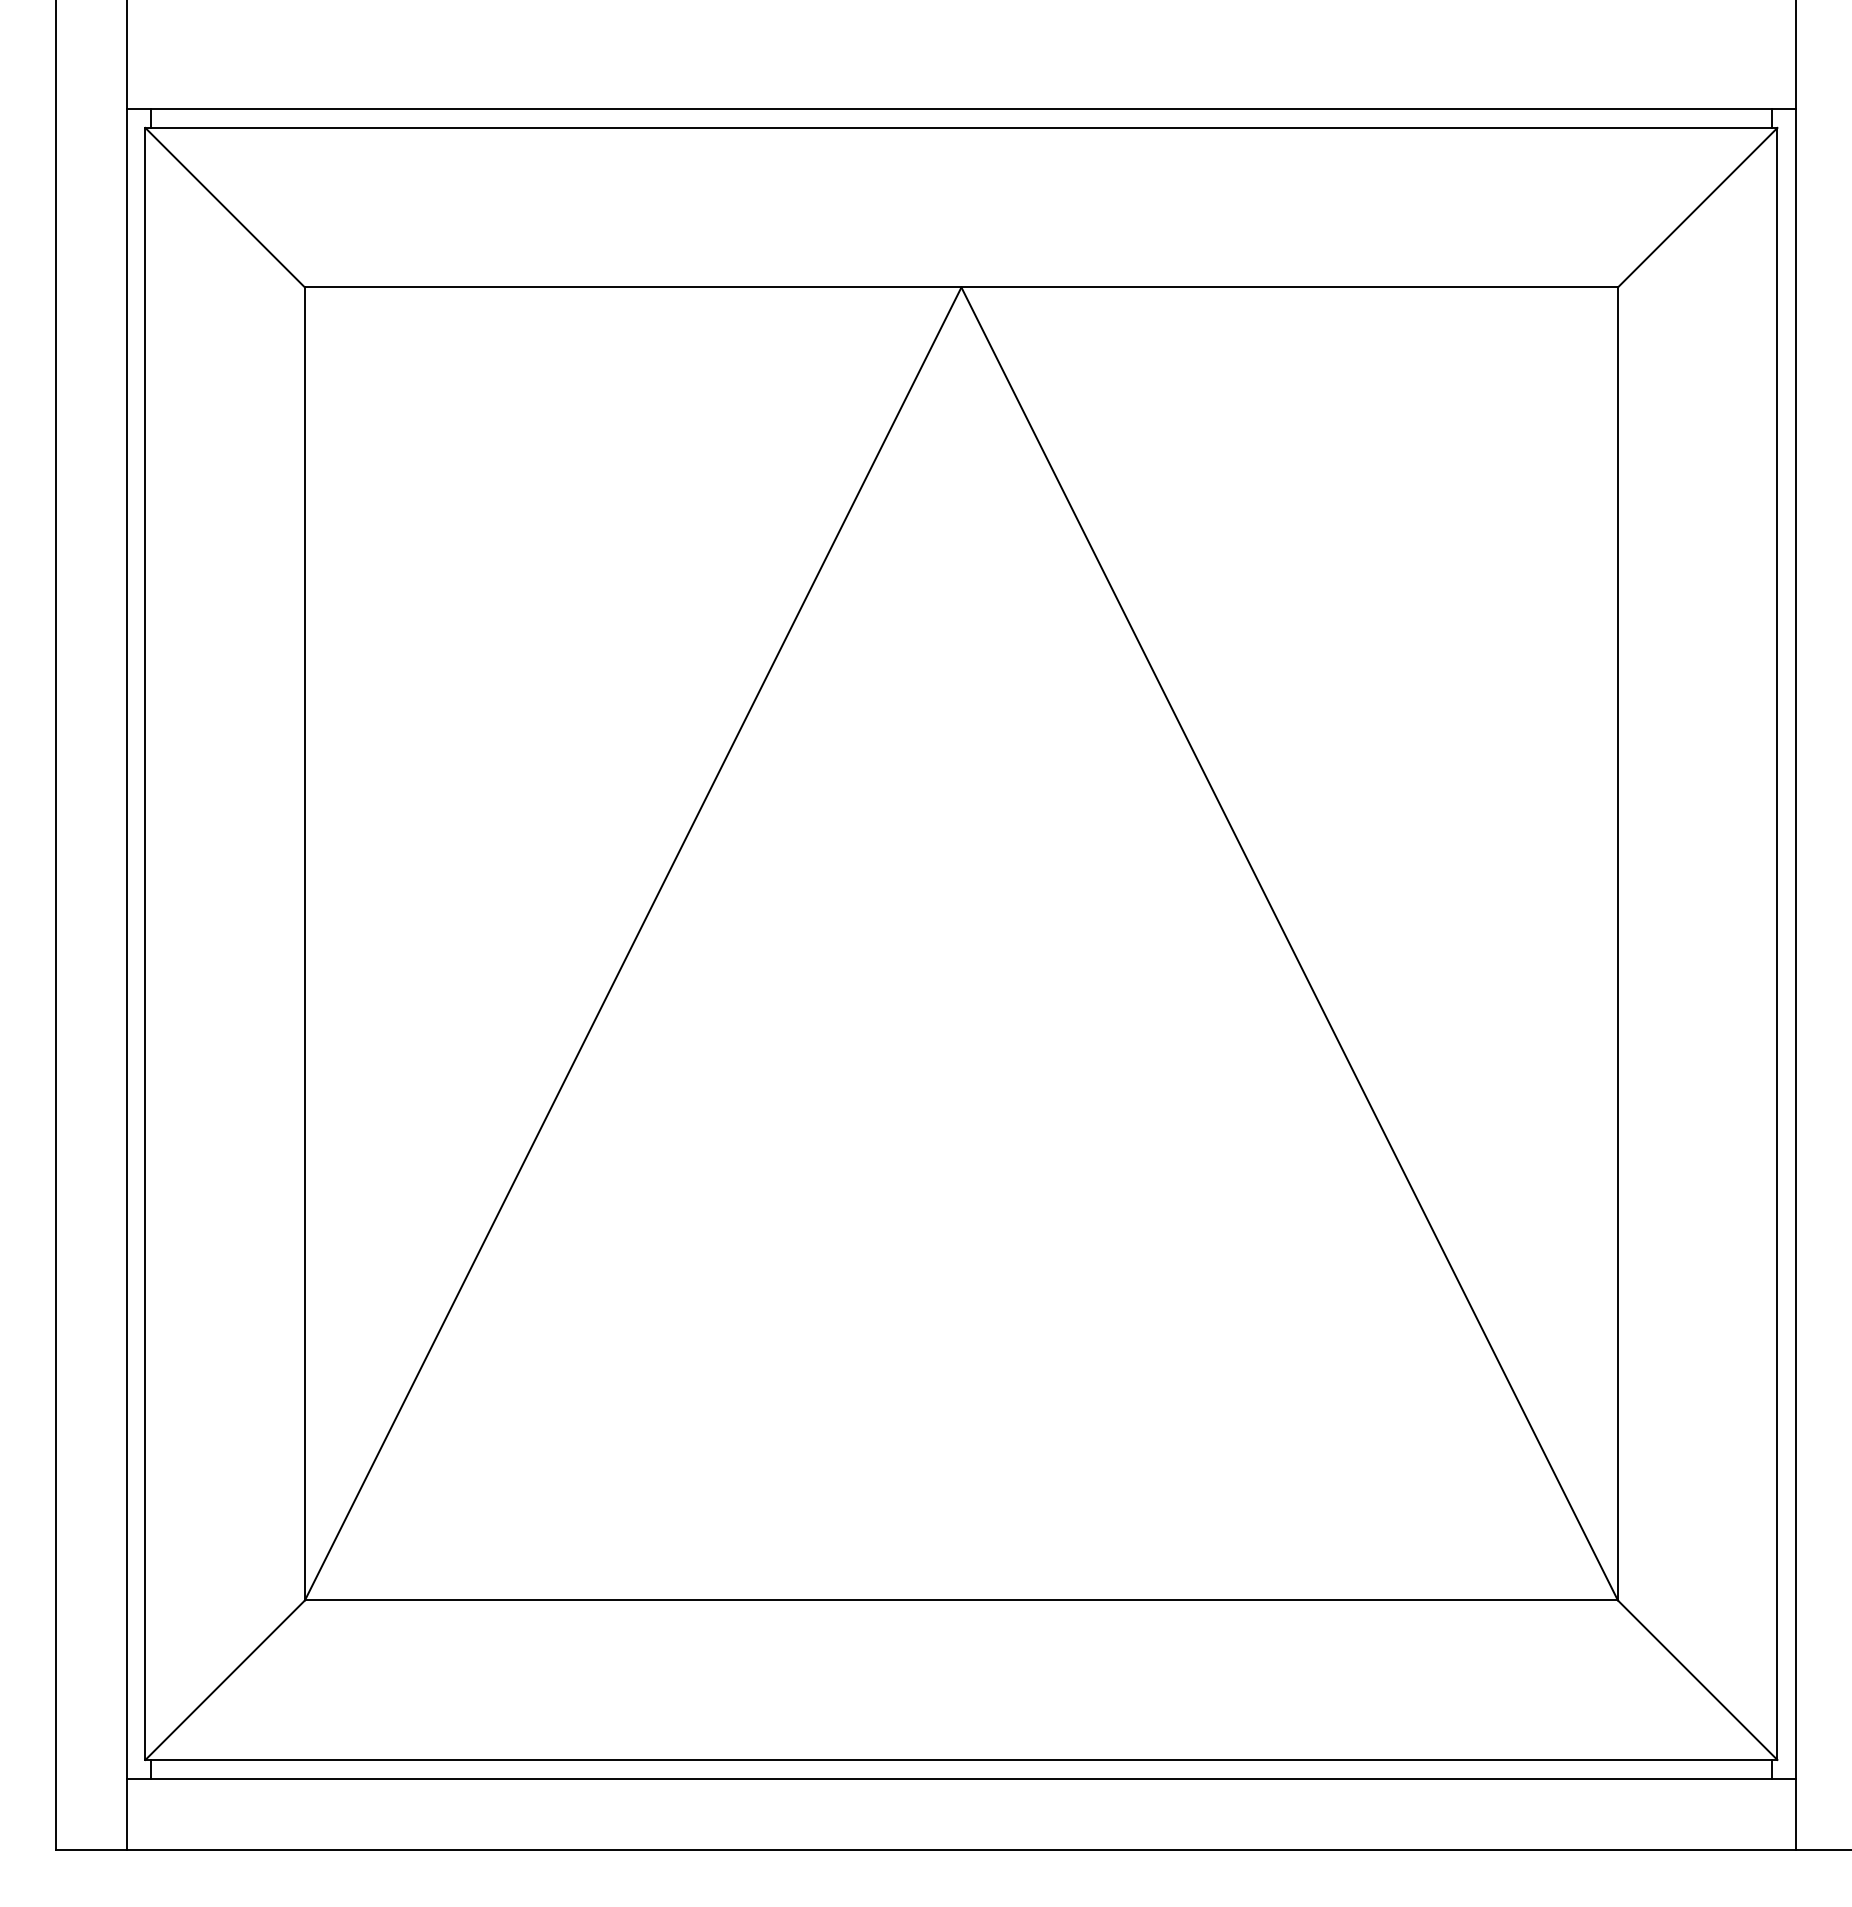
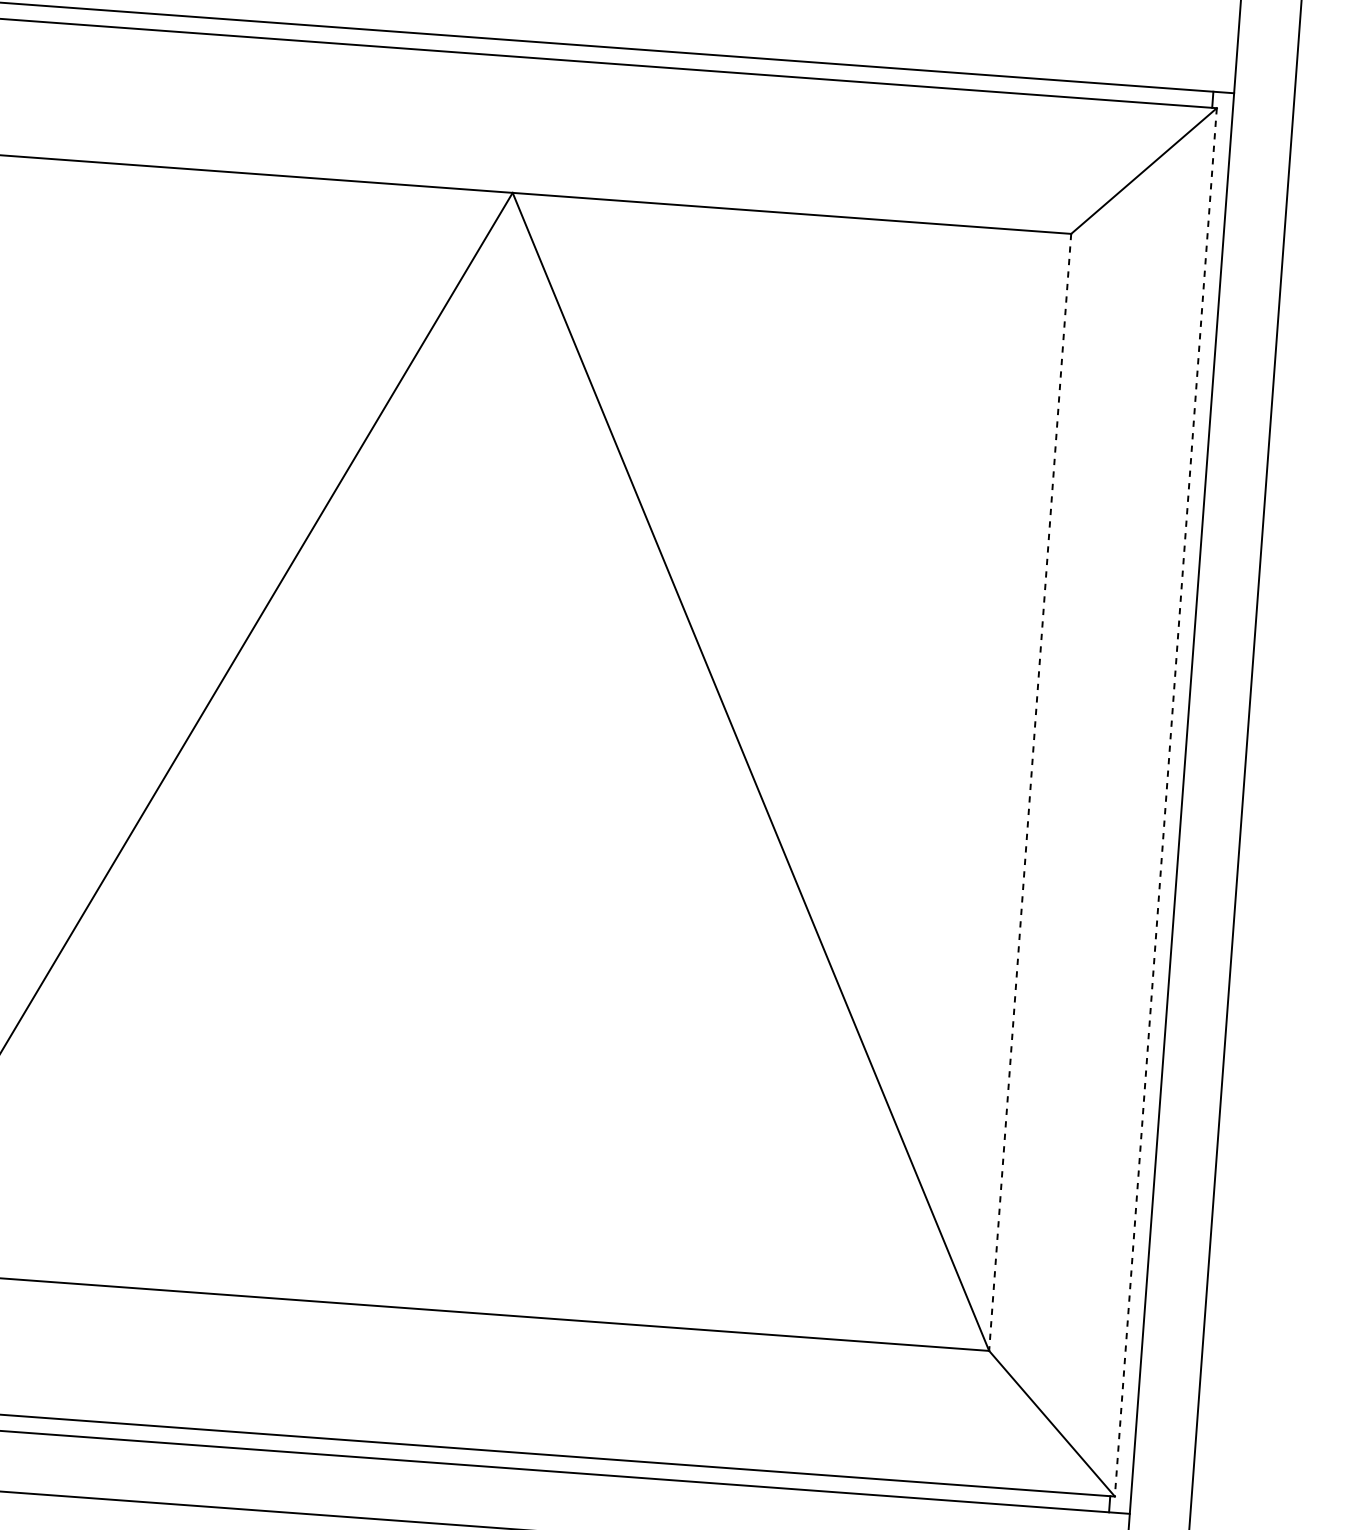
line: (1617, 943) -> (1029, 791), solid -> dashed
line: (1777, 943) -> (1165, 801), solid -> dashed

